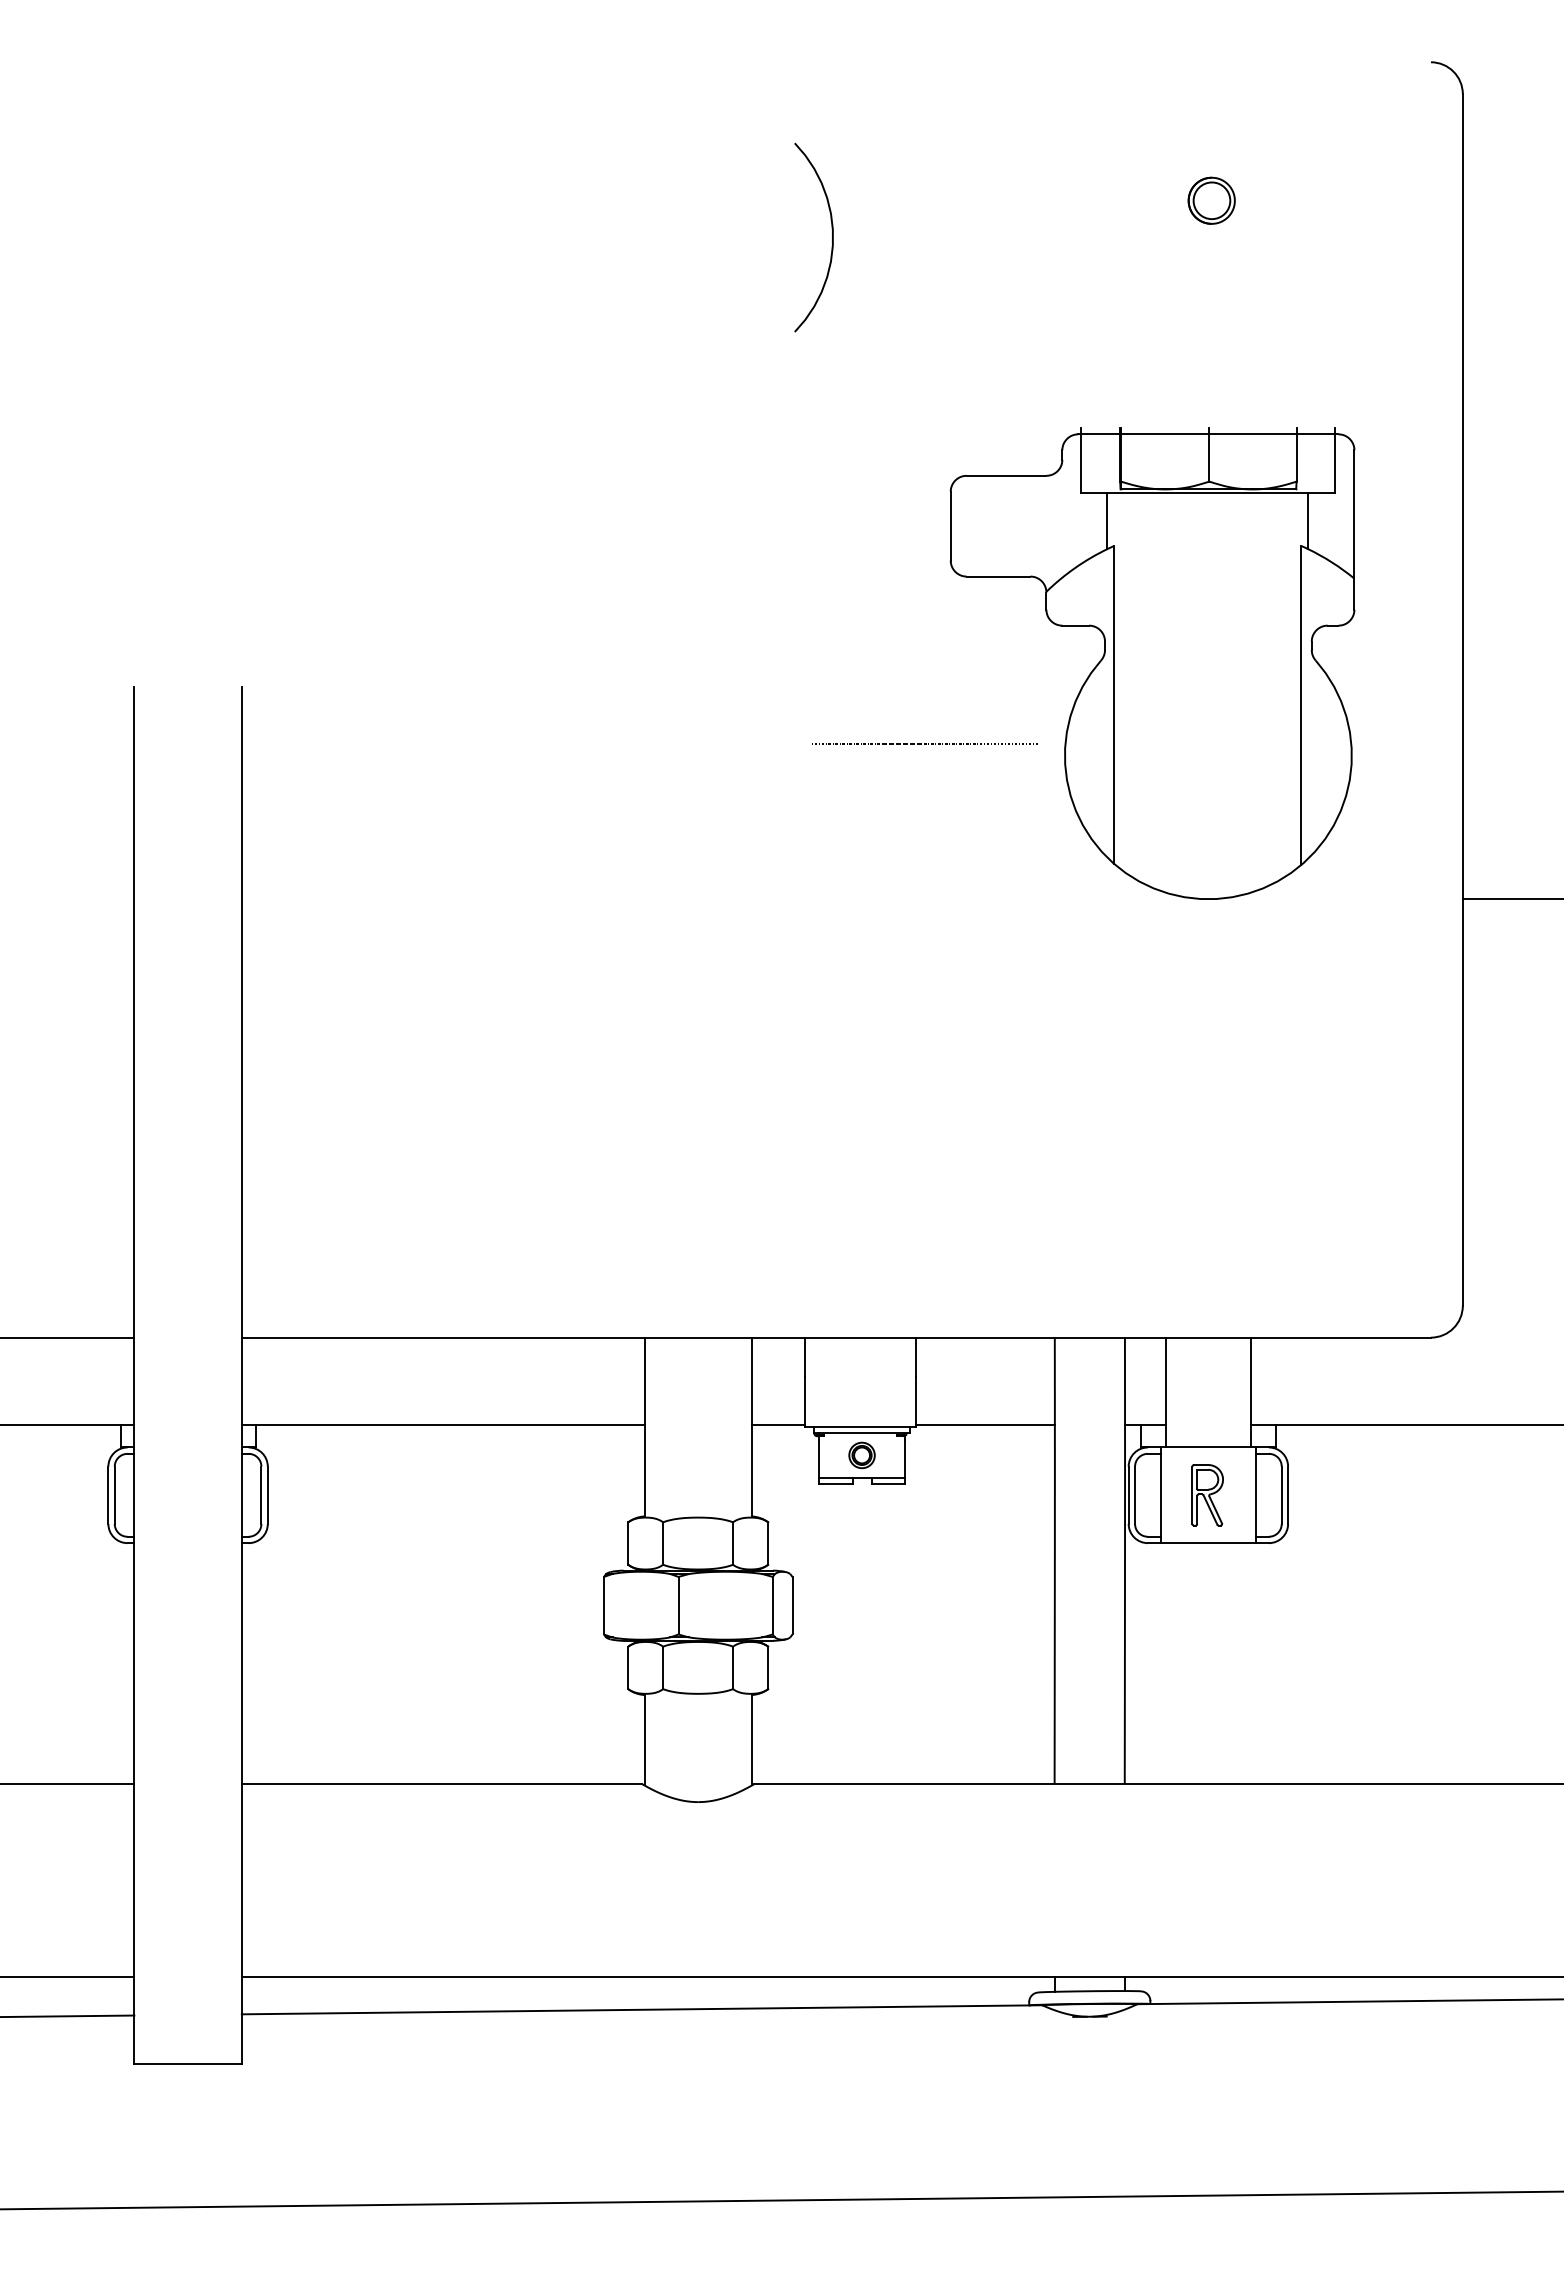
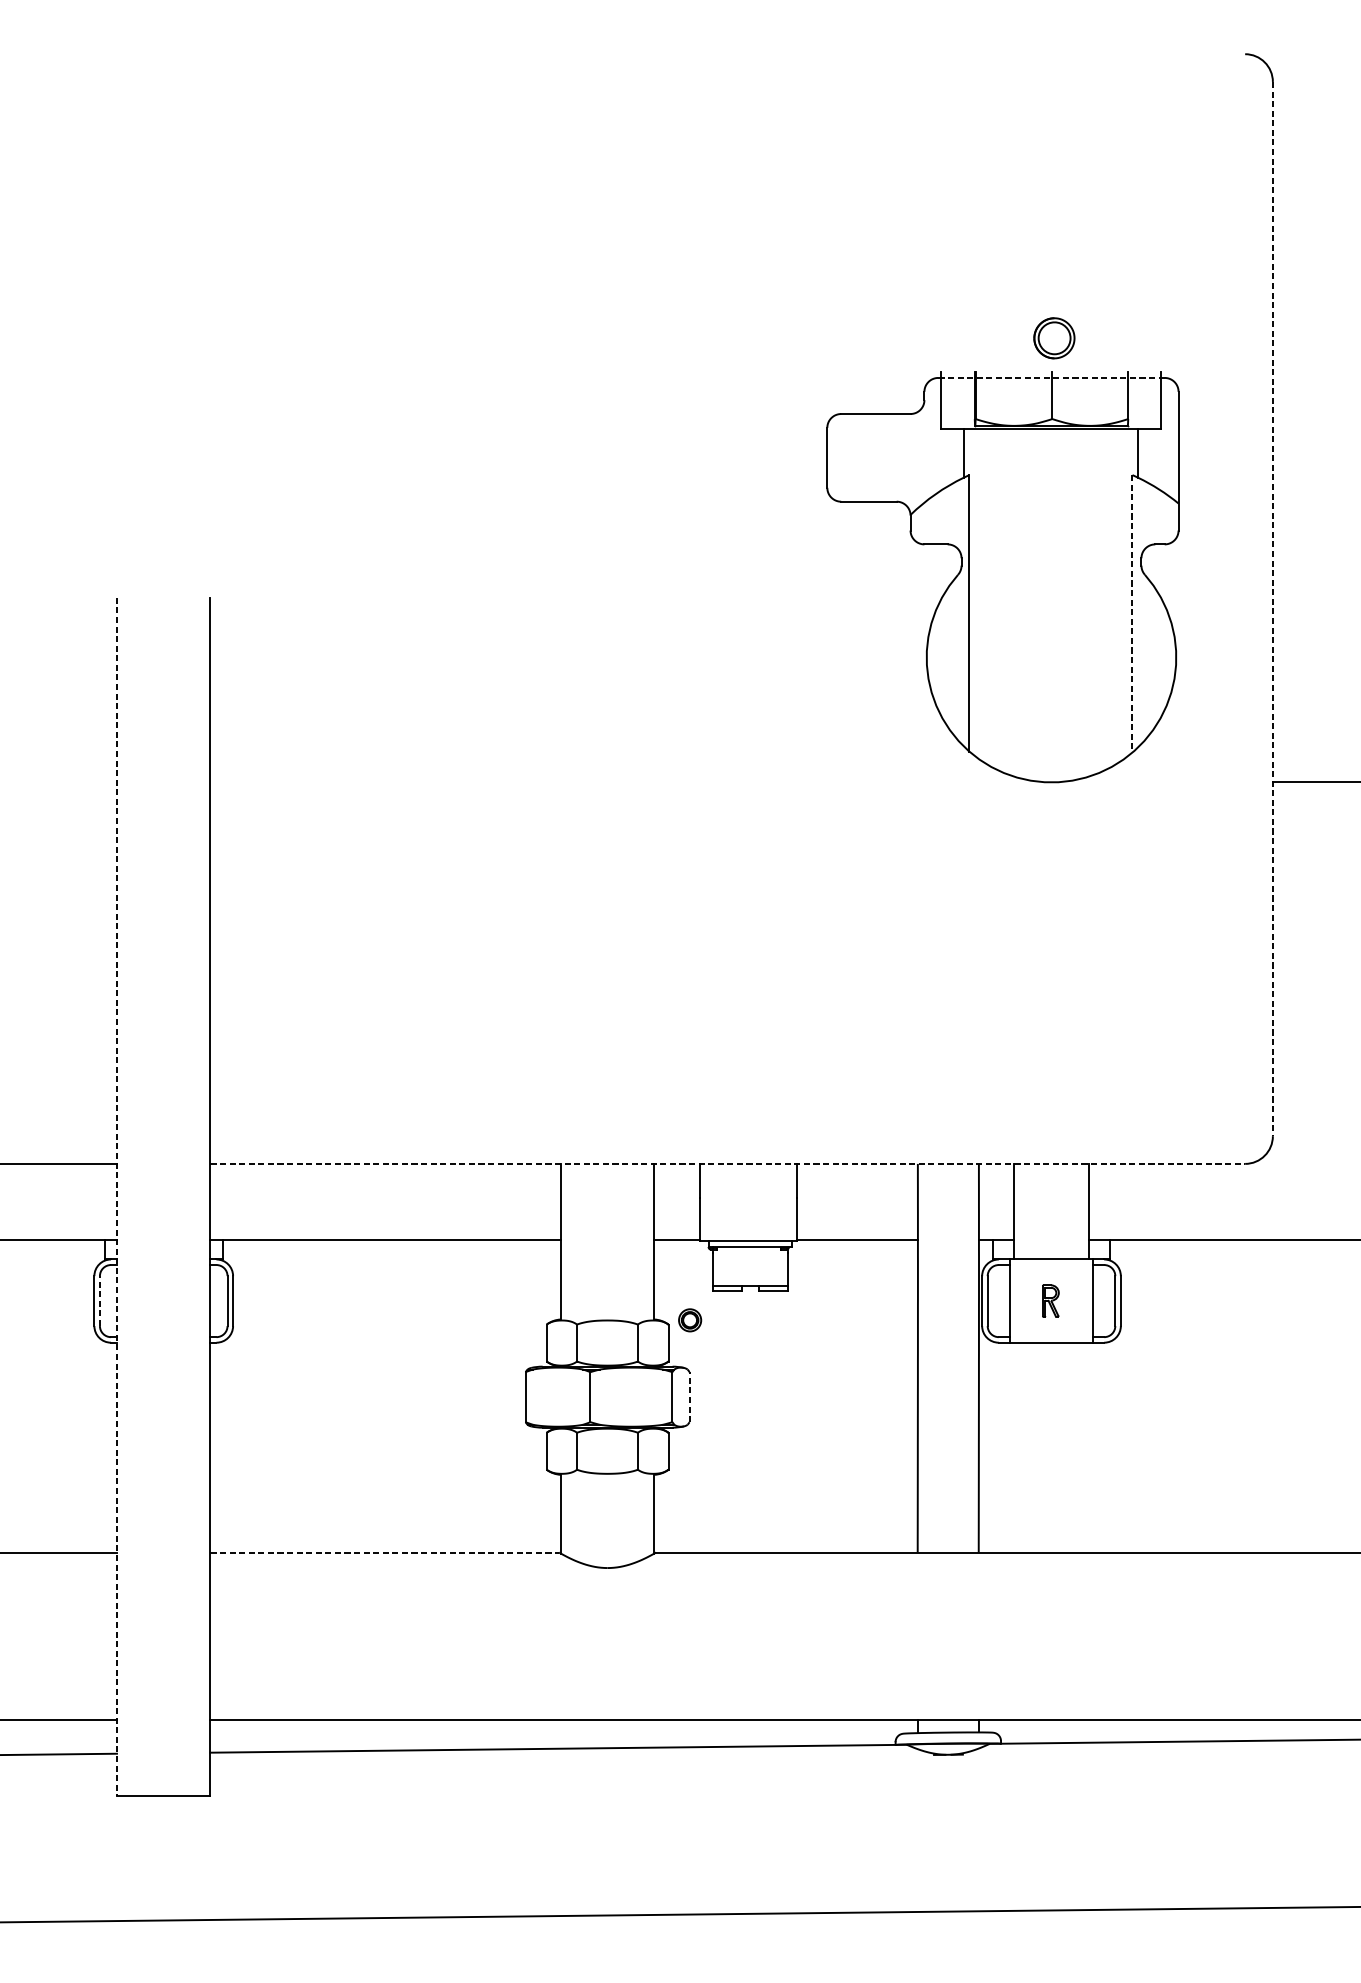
part: (1211, 200) -> (1054, 338), moved
curve: (832, 237) -> (724, 206), removed
line: (1207, 434) -> (1050, 378), solid -> dashed
line: (1462, 699) -> (1272, 608), solid -> dashed
line: (1301, 706) -> (1132, 614), solid -> dashed
line: (924, 744) -> (804, 647), removed
line: (836, 1337) -> (727, 1163), solid -> dashed
line: (134, 1375) -> (117, 1196), solid -> dashed
part: (861, 1455) -> (689, 1320), moved
line: (114, 1495) -> (99, 1301), solid -> dashed
part: (1207, 1495) -> (1050, 1301), size x0.6
line: (792, 1605) -> (689, 1396), solid -> dashed
line: (442, 1784) -> (385, 1552), solid -> dashed

